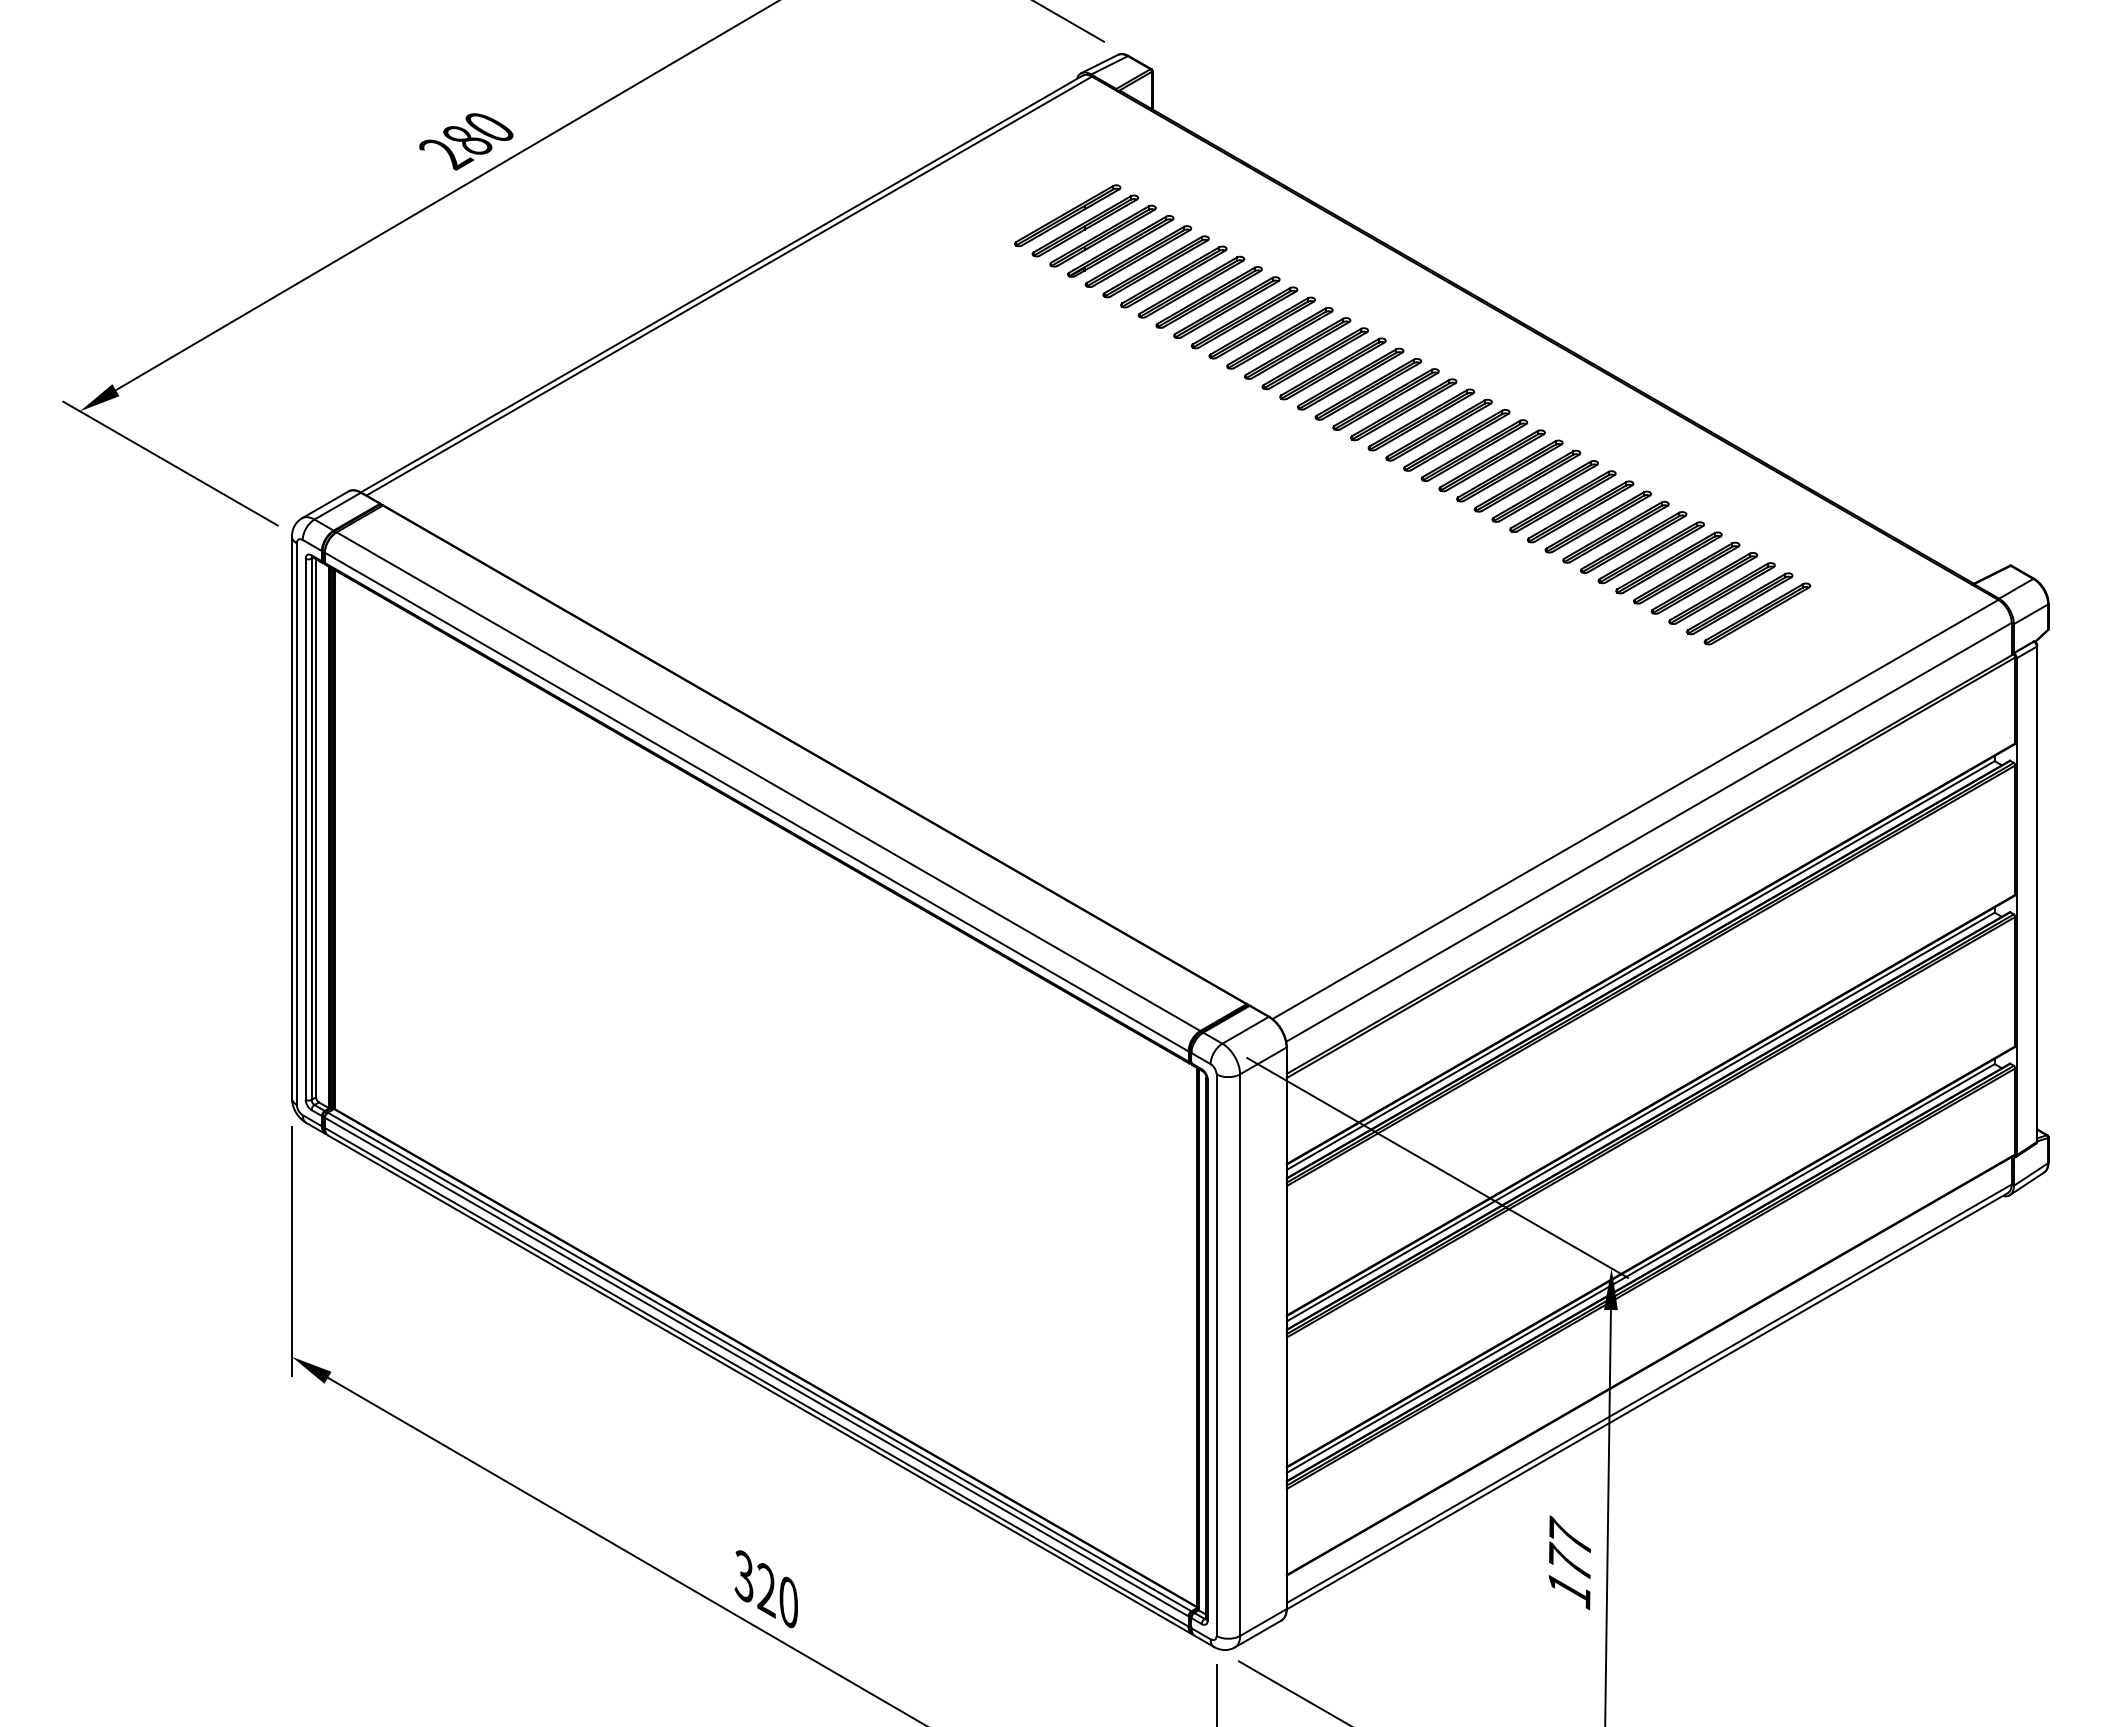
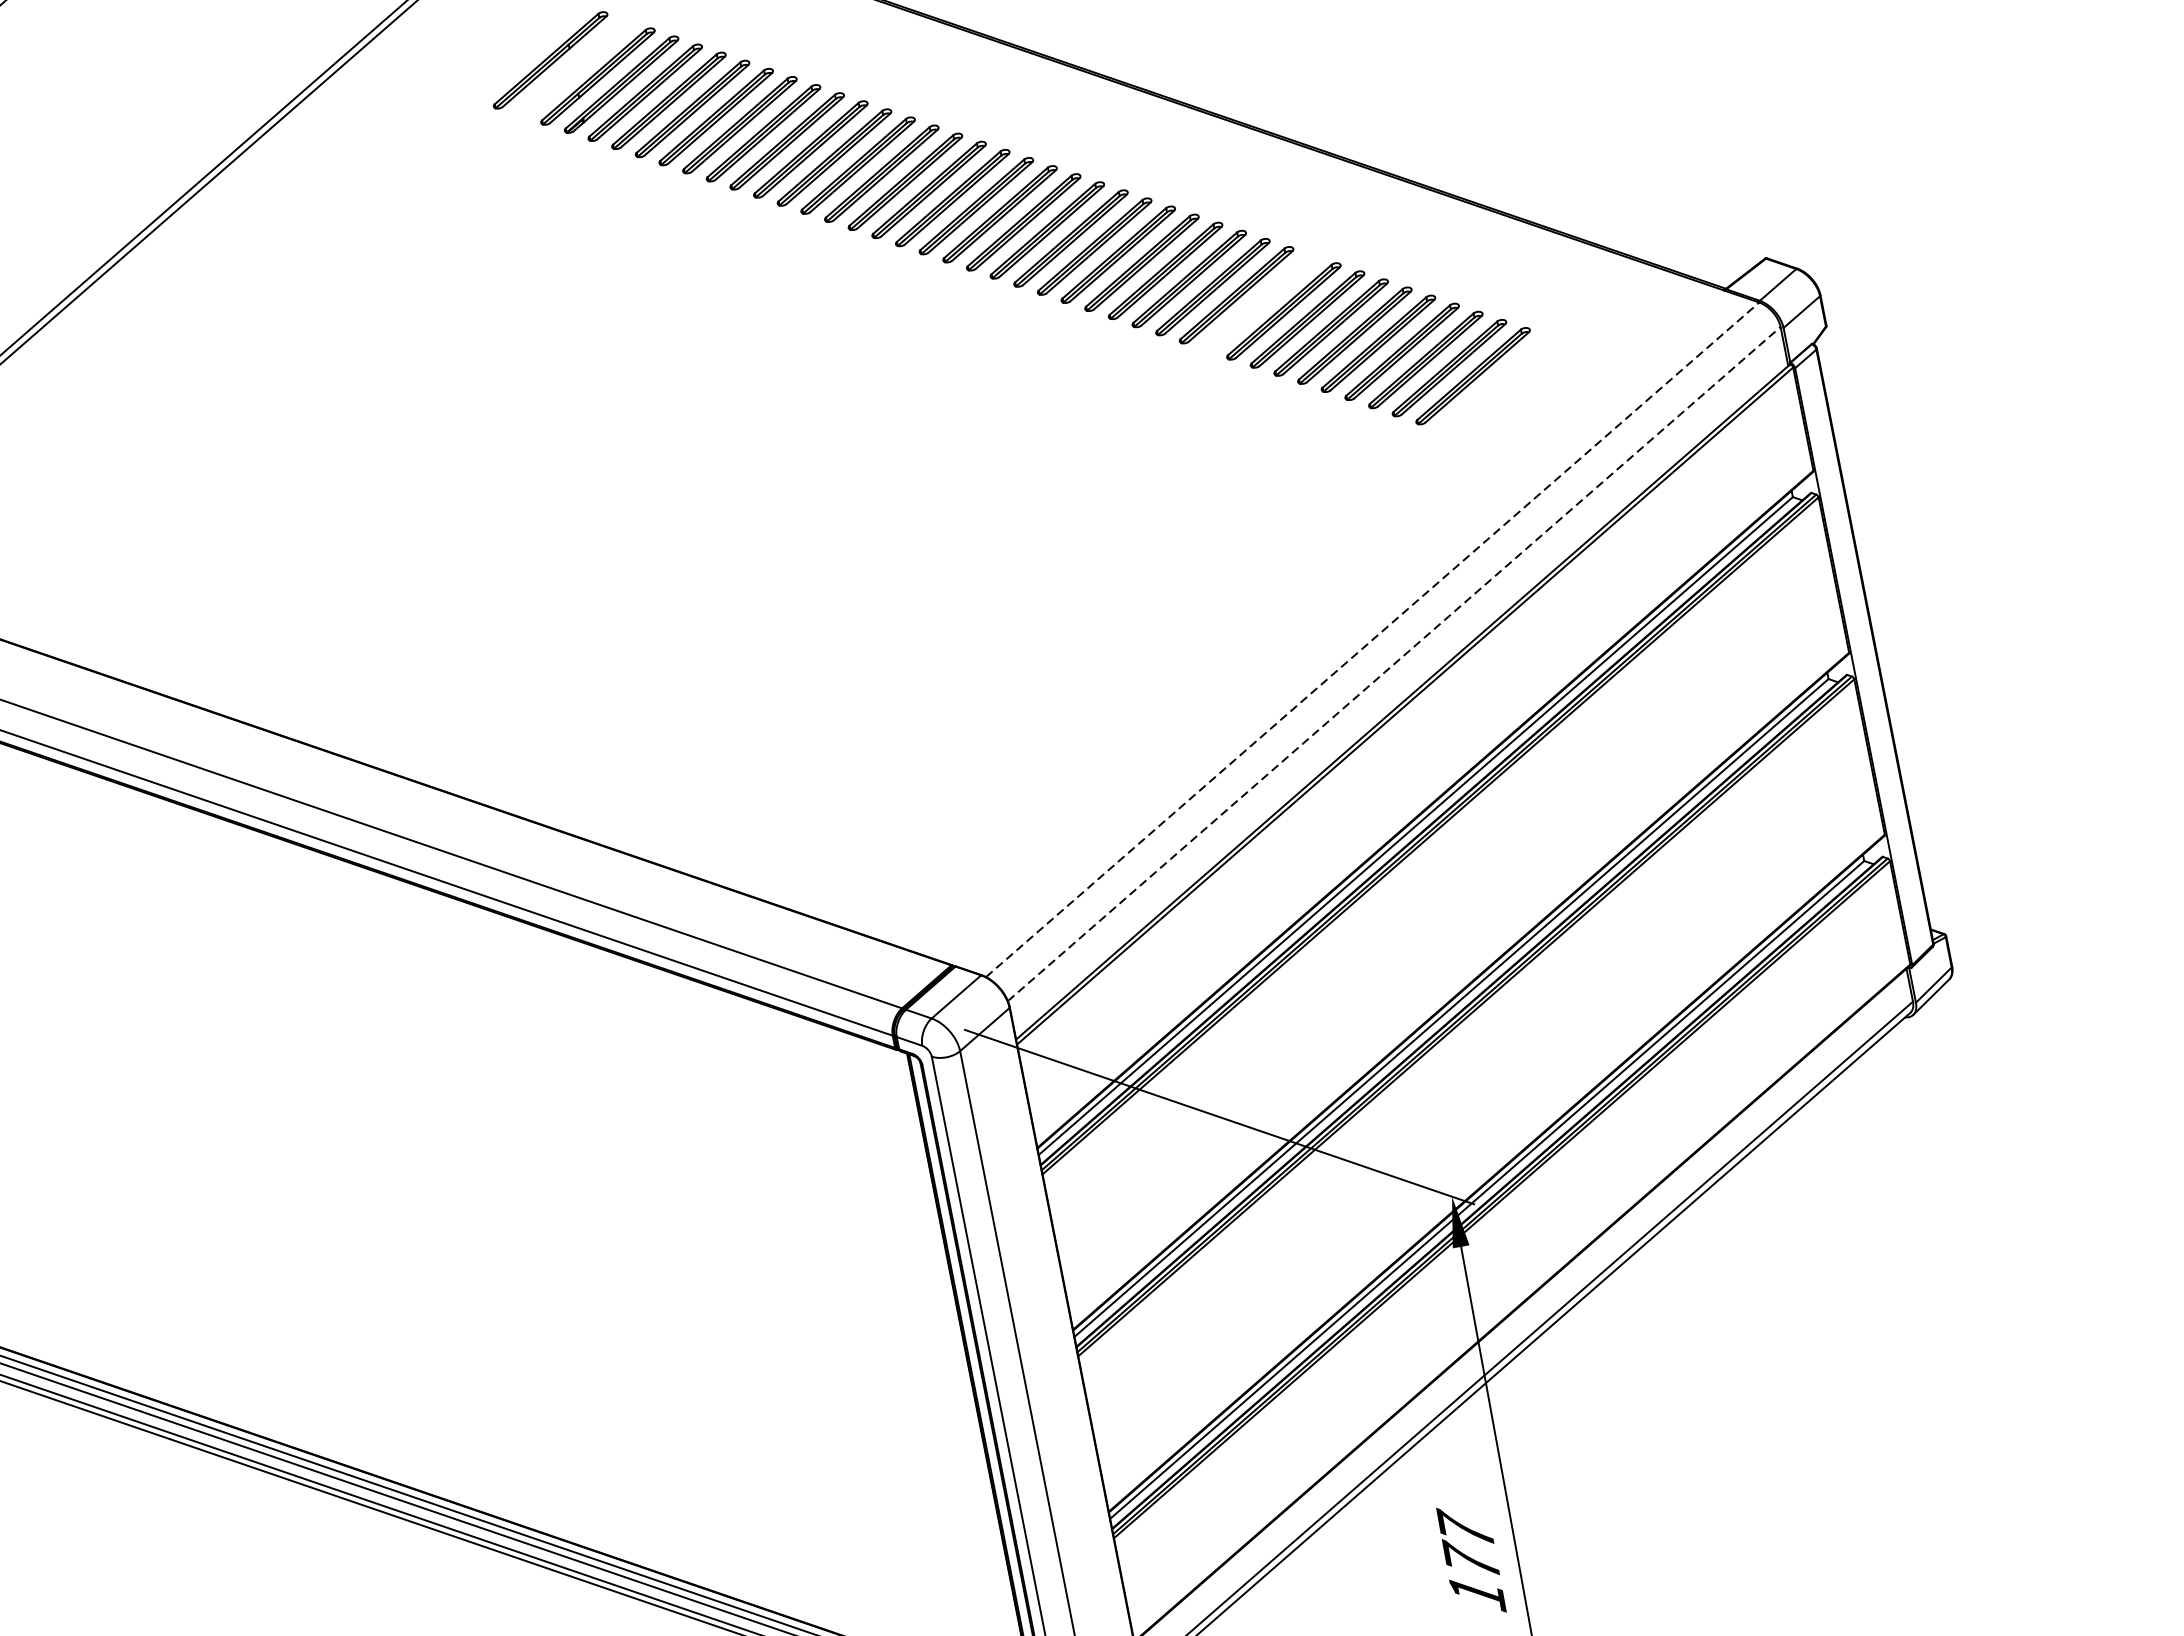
part: (1084, 225) -> (573, 68), removed
part: (1597, 521) -> (1259, 302), removed
line: (1635, 809) -> (1372, 639), solid -> dashed
line: (1648, 832) -> (1393, 664), solid -> dashed

